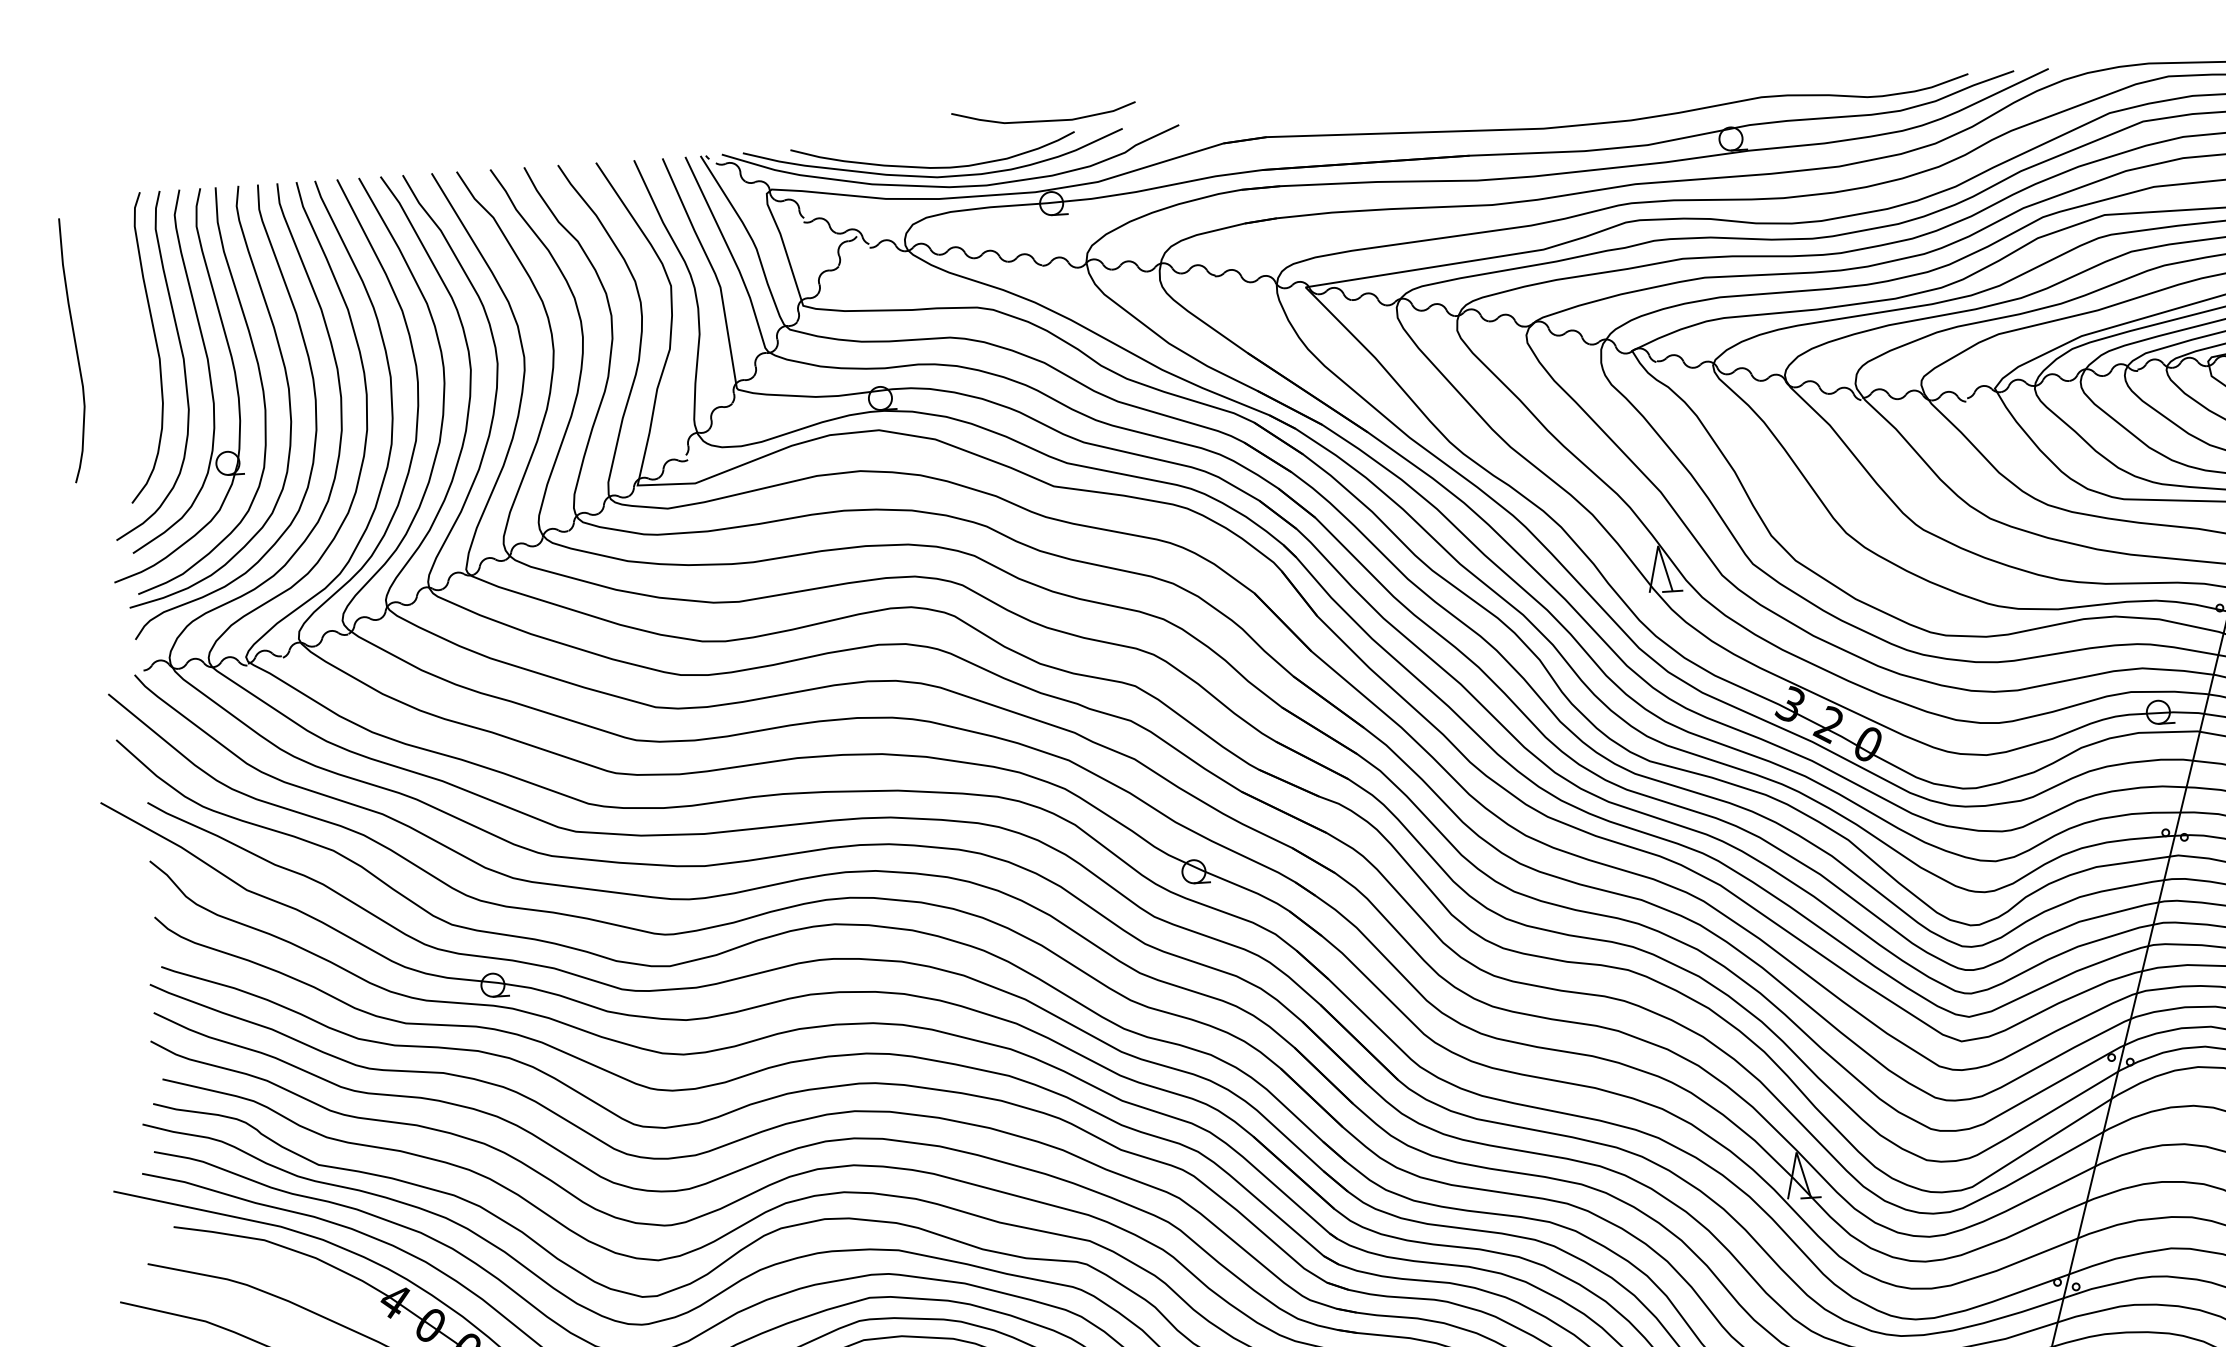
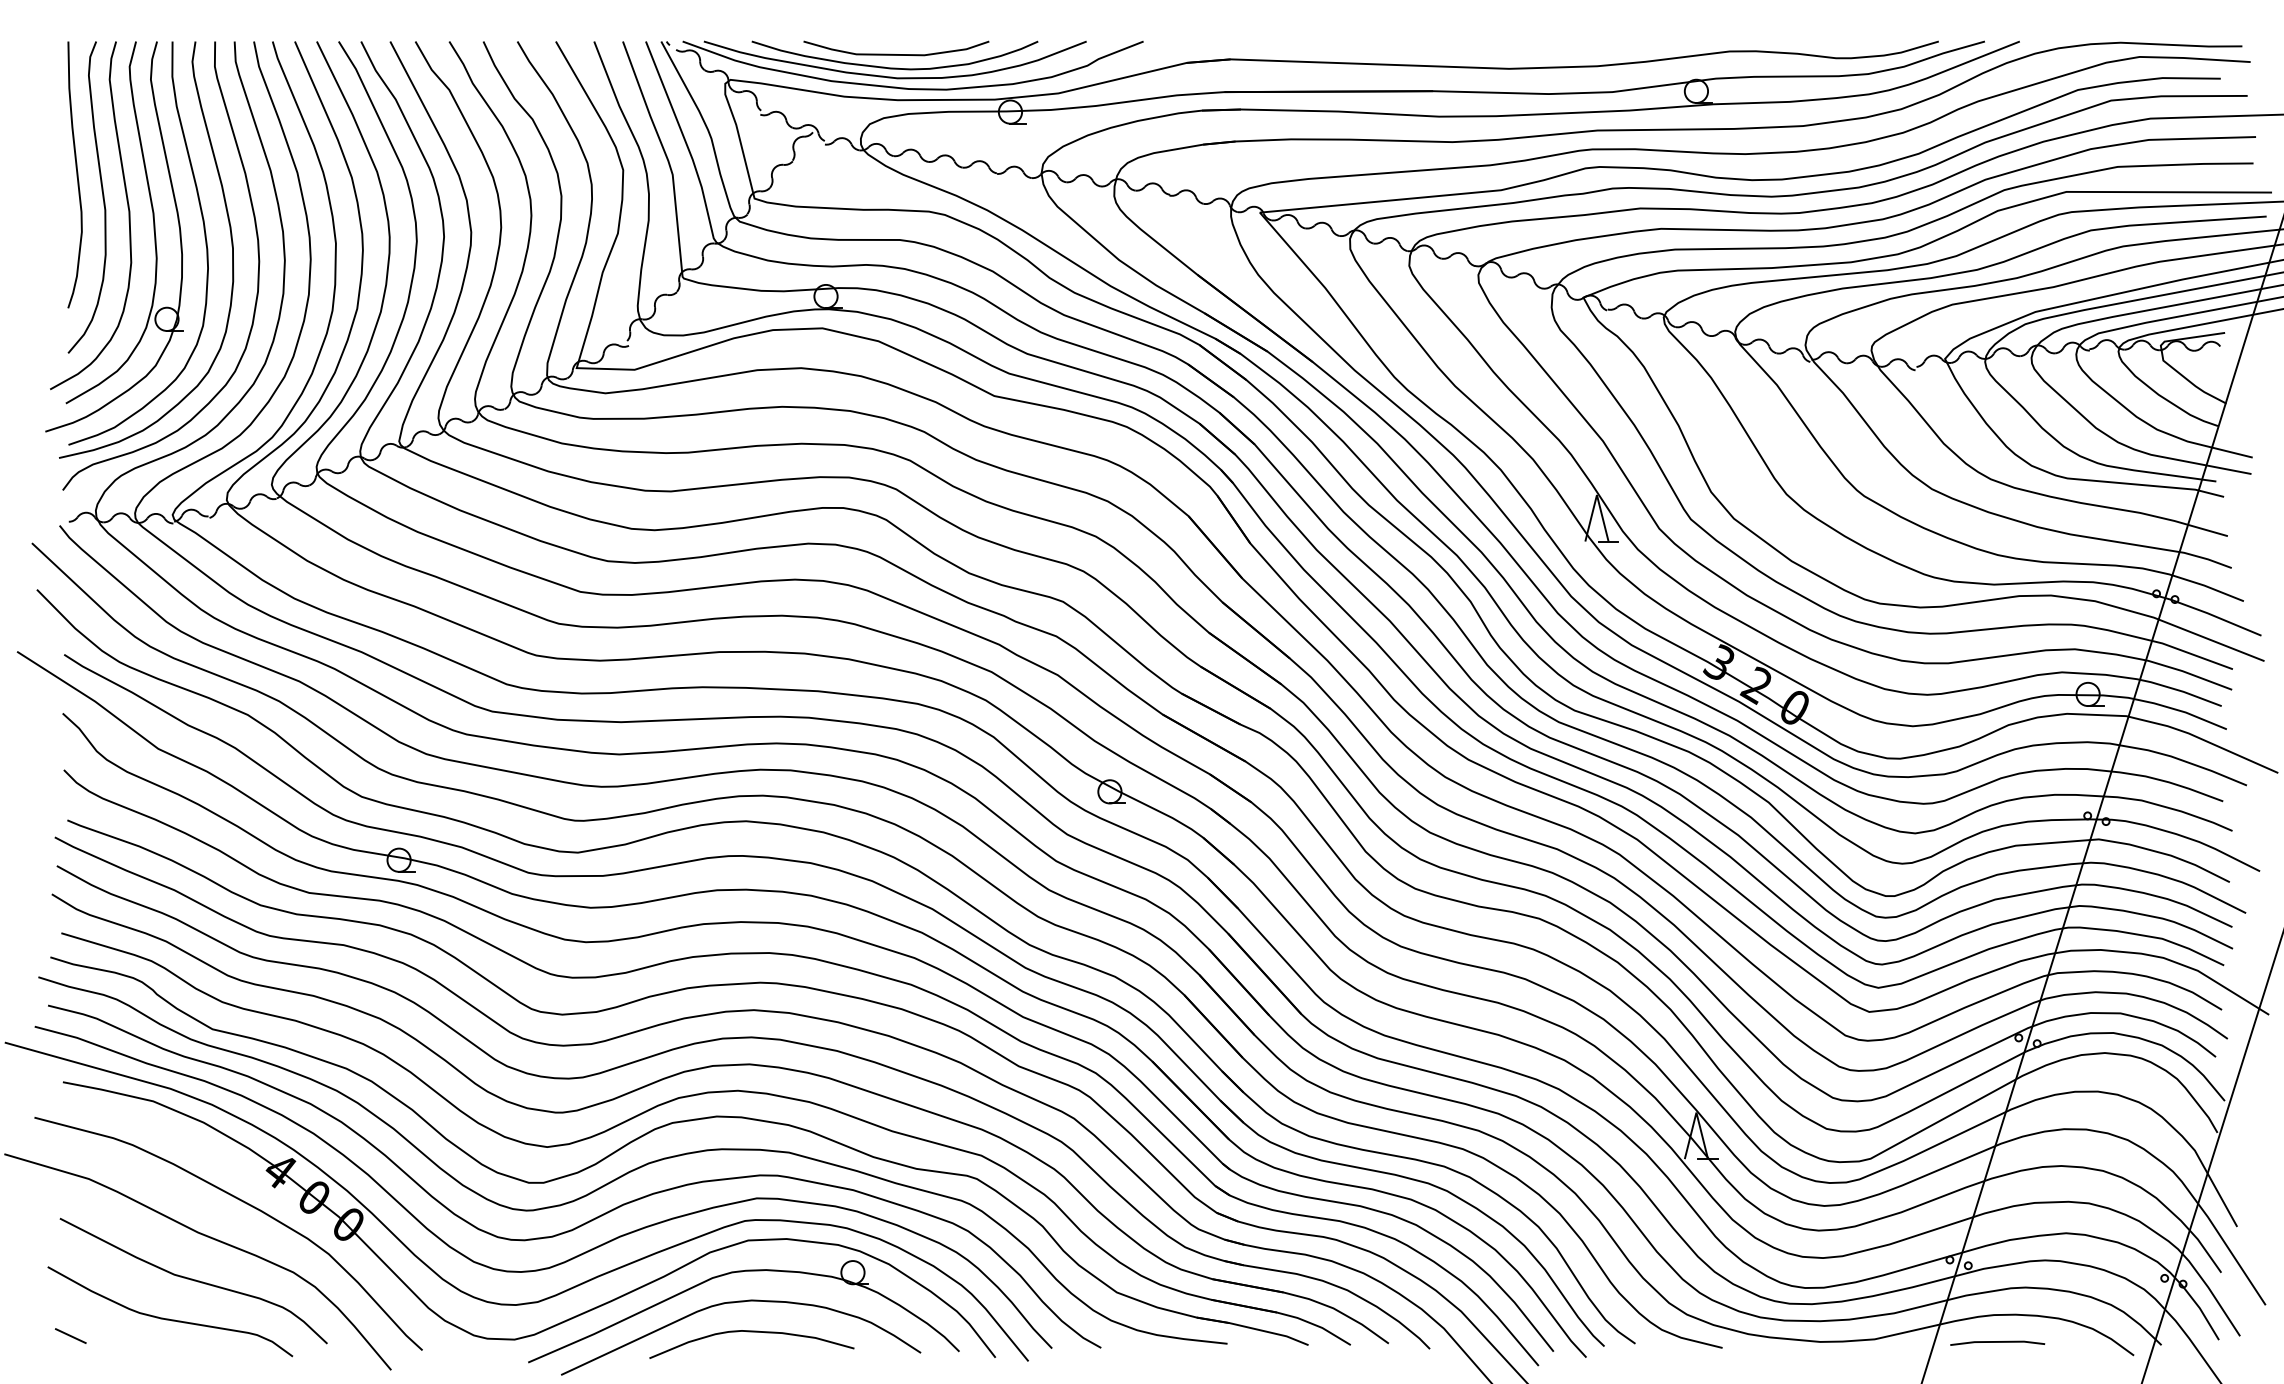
curve: (1044, 120) -> (896, 54), moved
curve: (75, 349) -> (76, 174), moved

